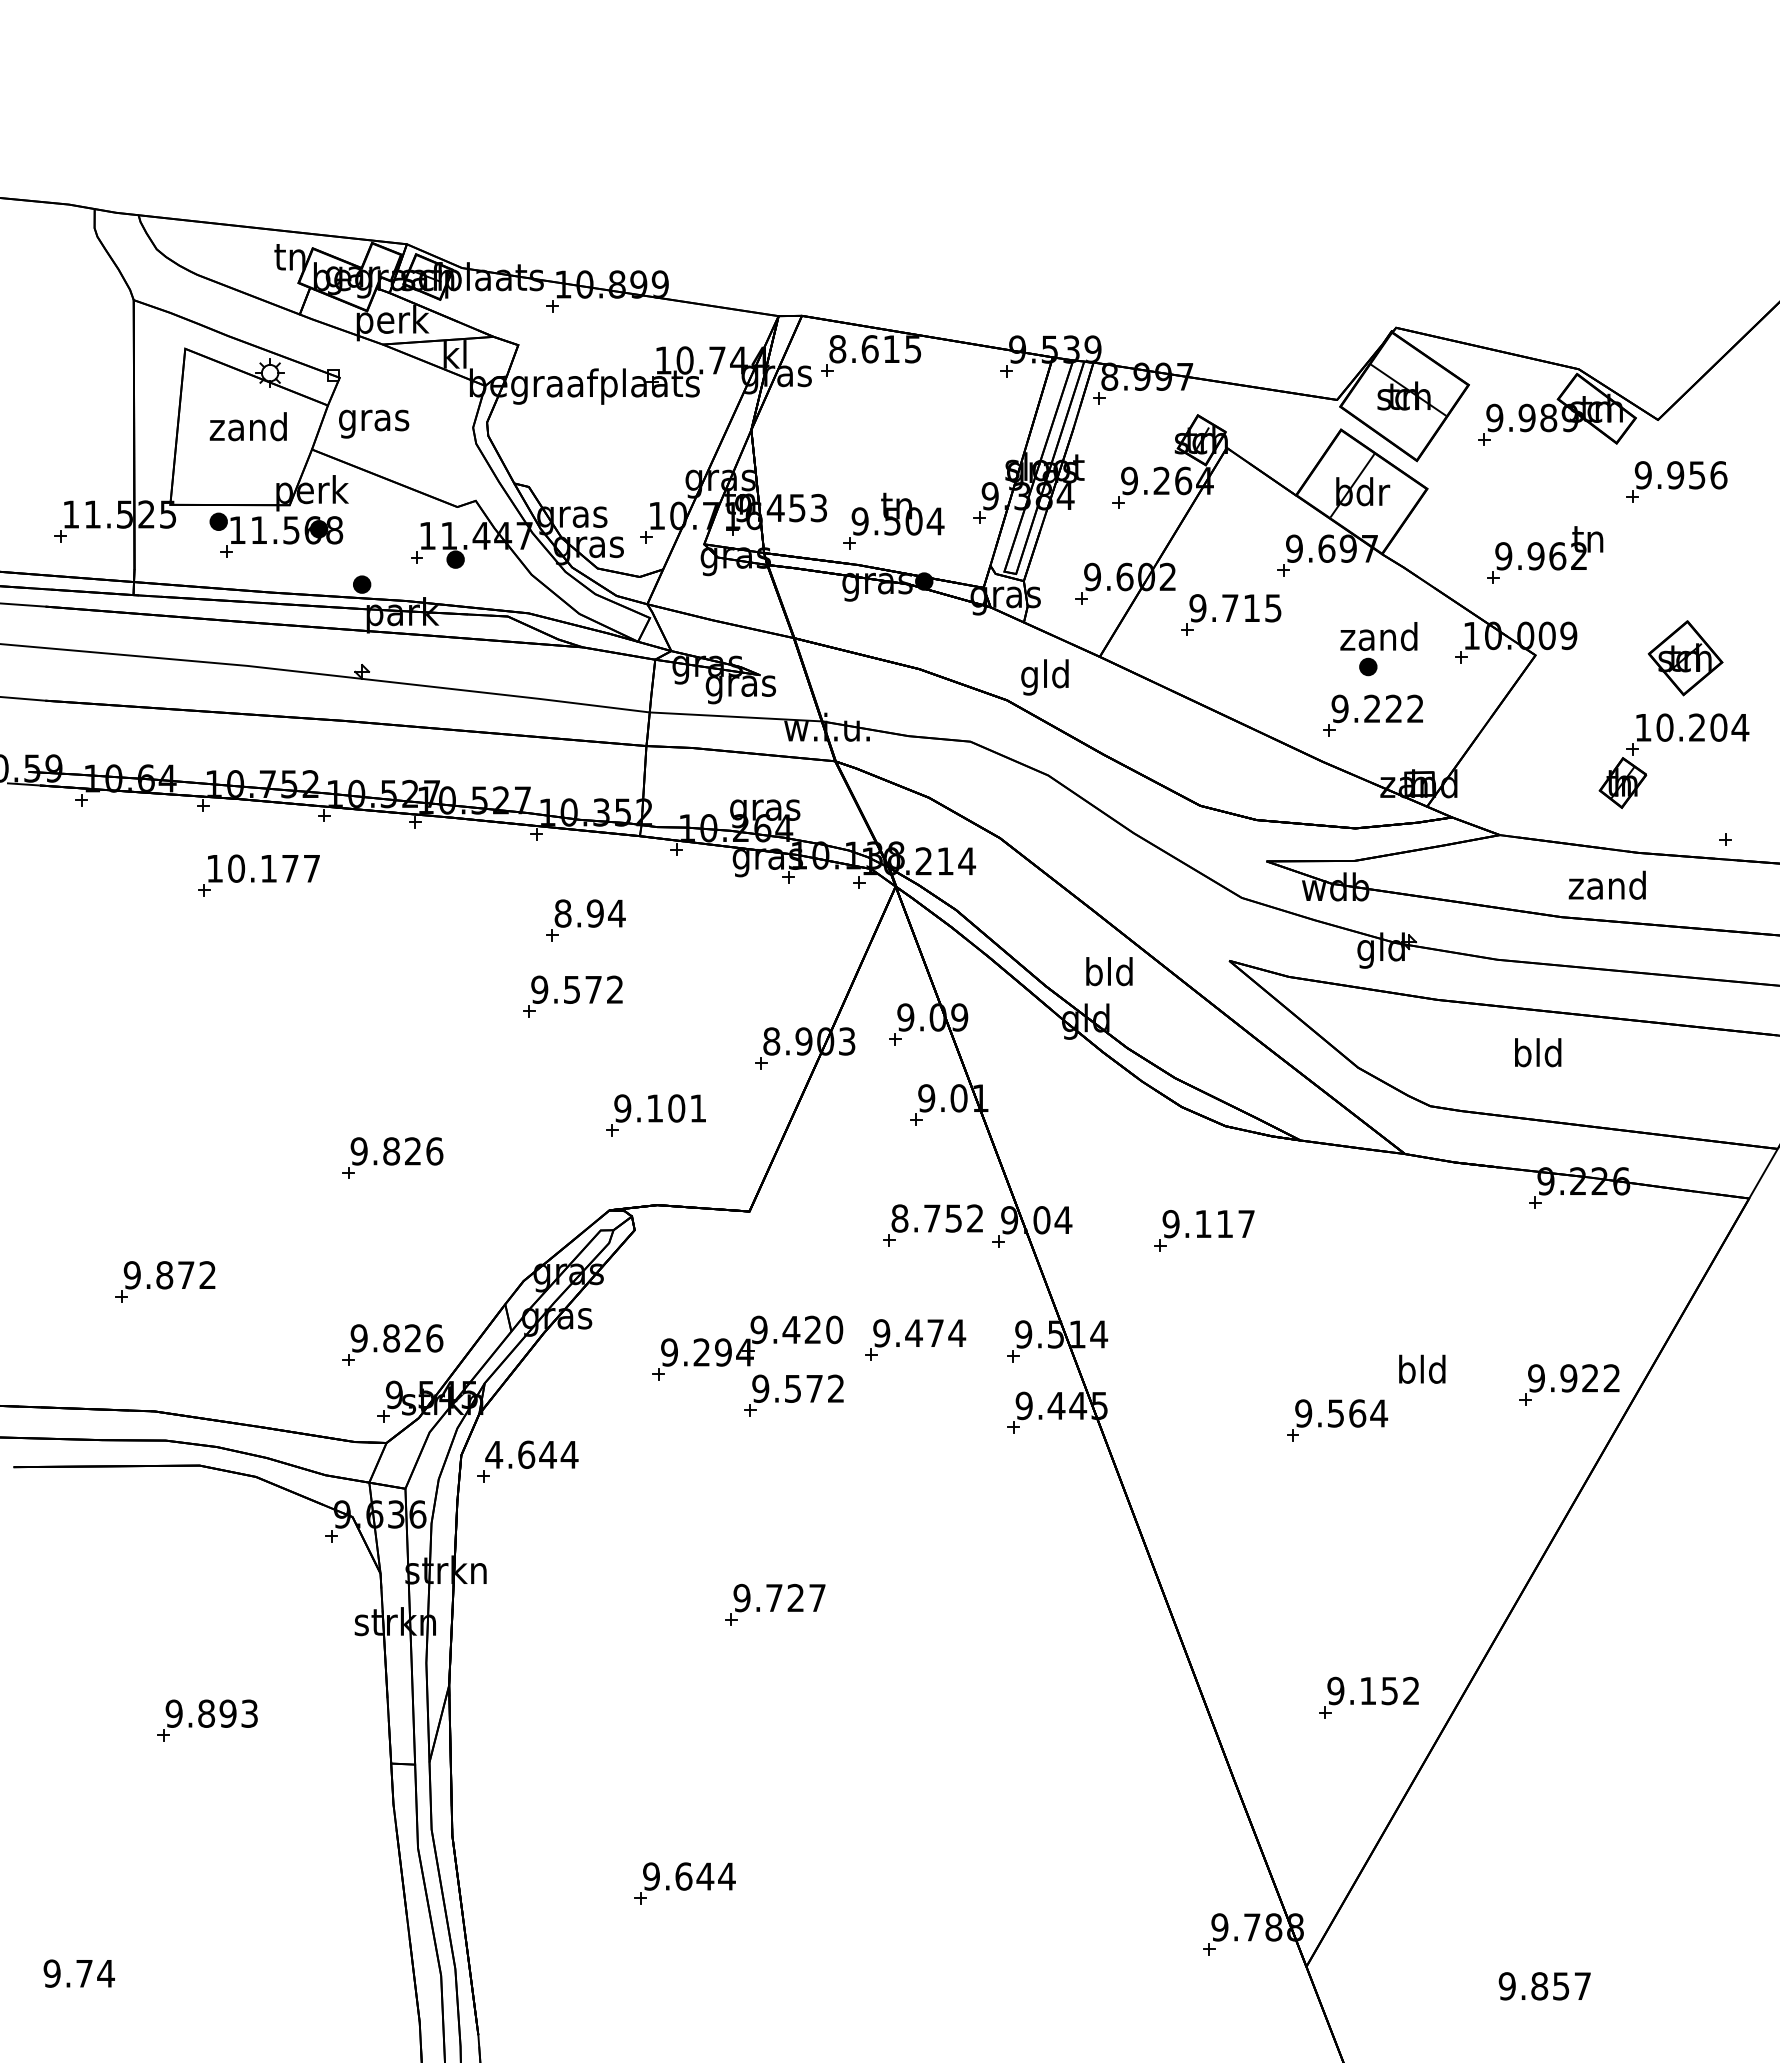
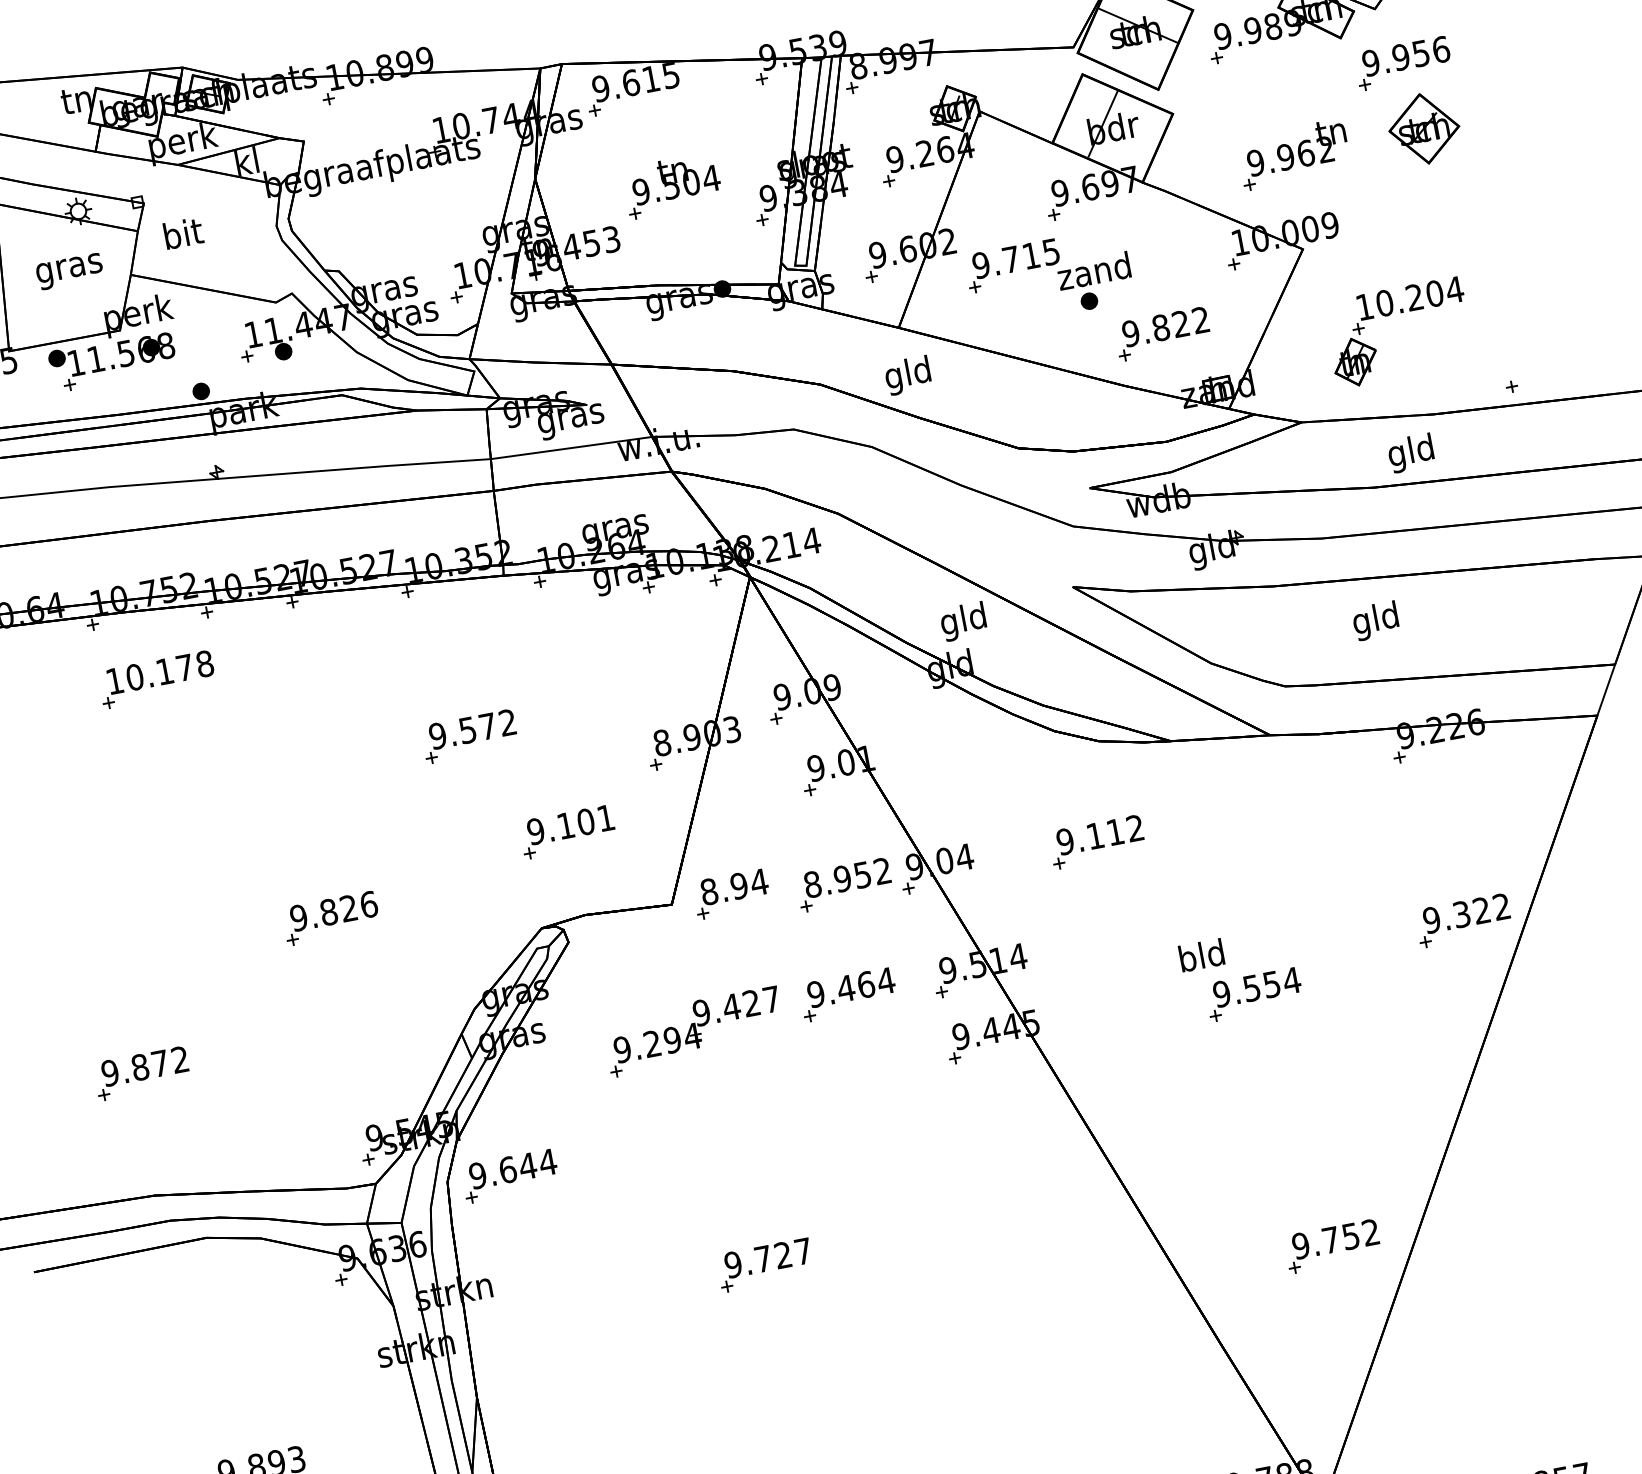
text: (837, 349) -> (600, 89), 8.615 -> 9.615
text: (374, 420) -> (183, 236), gras -> bit
text: (247, 430) -> (67, 268), zand -> gras
part: (893, 520) -> (672, 185), moved
part: (1378, 649) -> (1095, 283), moved
part: (1685, 658) -> (1424, 129), moved
text: (1044, 677) -> (907, 375), moved
text: (1372, 708) -> (1160, 327), 9.222 -> 9.822
part: (1667, 741) -> (1389, 315), moved
text: (311, 868) -> (204, 663), 10.177 -> 10.178
text: (1606, 888) -> (1410, 453), zand -> gld
part: (585, 920) -> (731, 894), moved
text: (1093, 975) -> (949, 624), bld -> gld
text: (1522, 1056) -> (1361, 623), bld -> gld
text: (931, 1218) -> (841, 878), 8.752 -> 8.952
text: (1246, 1223) -> (1135, 827), 9.117 -> 9.112
text: (834, 1329) -> (771, 999), 9.420 -> 9.427
text: (935, 1333) -> (866, 984), 9.474 -> 9.464
part: (392, 1344) -> (364, 1091), removed
text: (1422, 1368) -> (1201, 954), moved
text: (1568, 1378) -> (1461, 914), 9.922 -> 9.322
part: (793, 1395) -> (745, 1067), removed
text: (1357, 1413) -> (1271, 984), 9.564 -> 9.554
text: (494, 1454) -> (478, 1175), 4.644 -> 9.644
text: (1368, 1690) -> (1331, 1239), 9.152 -> 9.752

